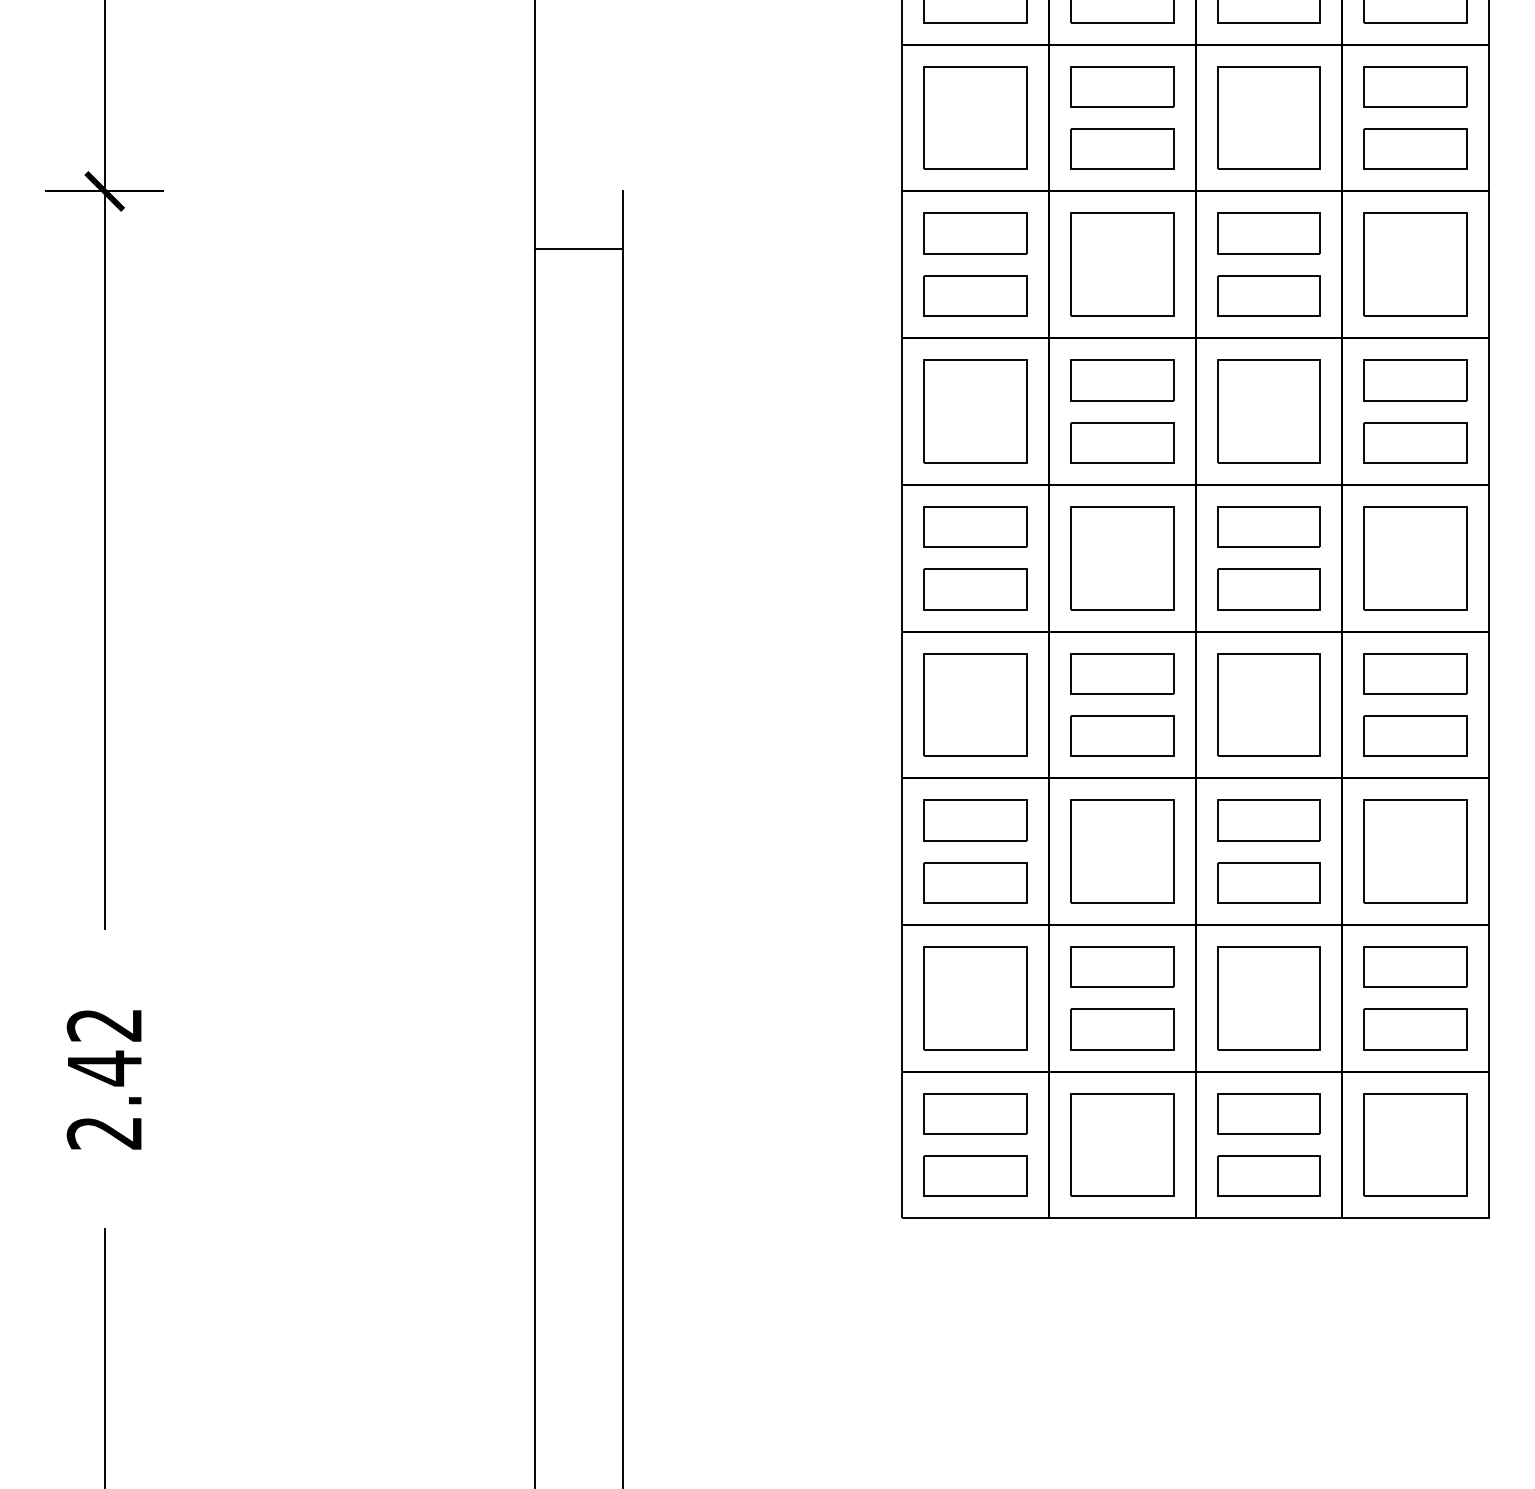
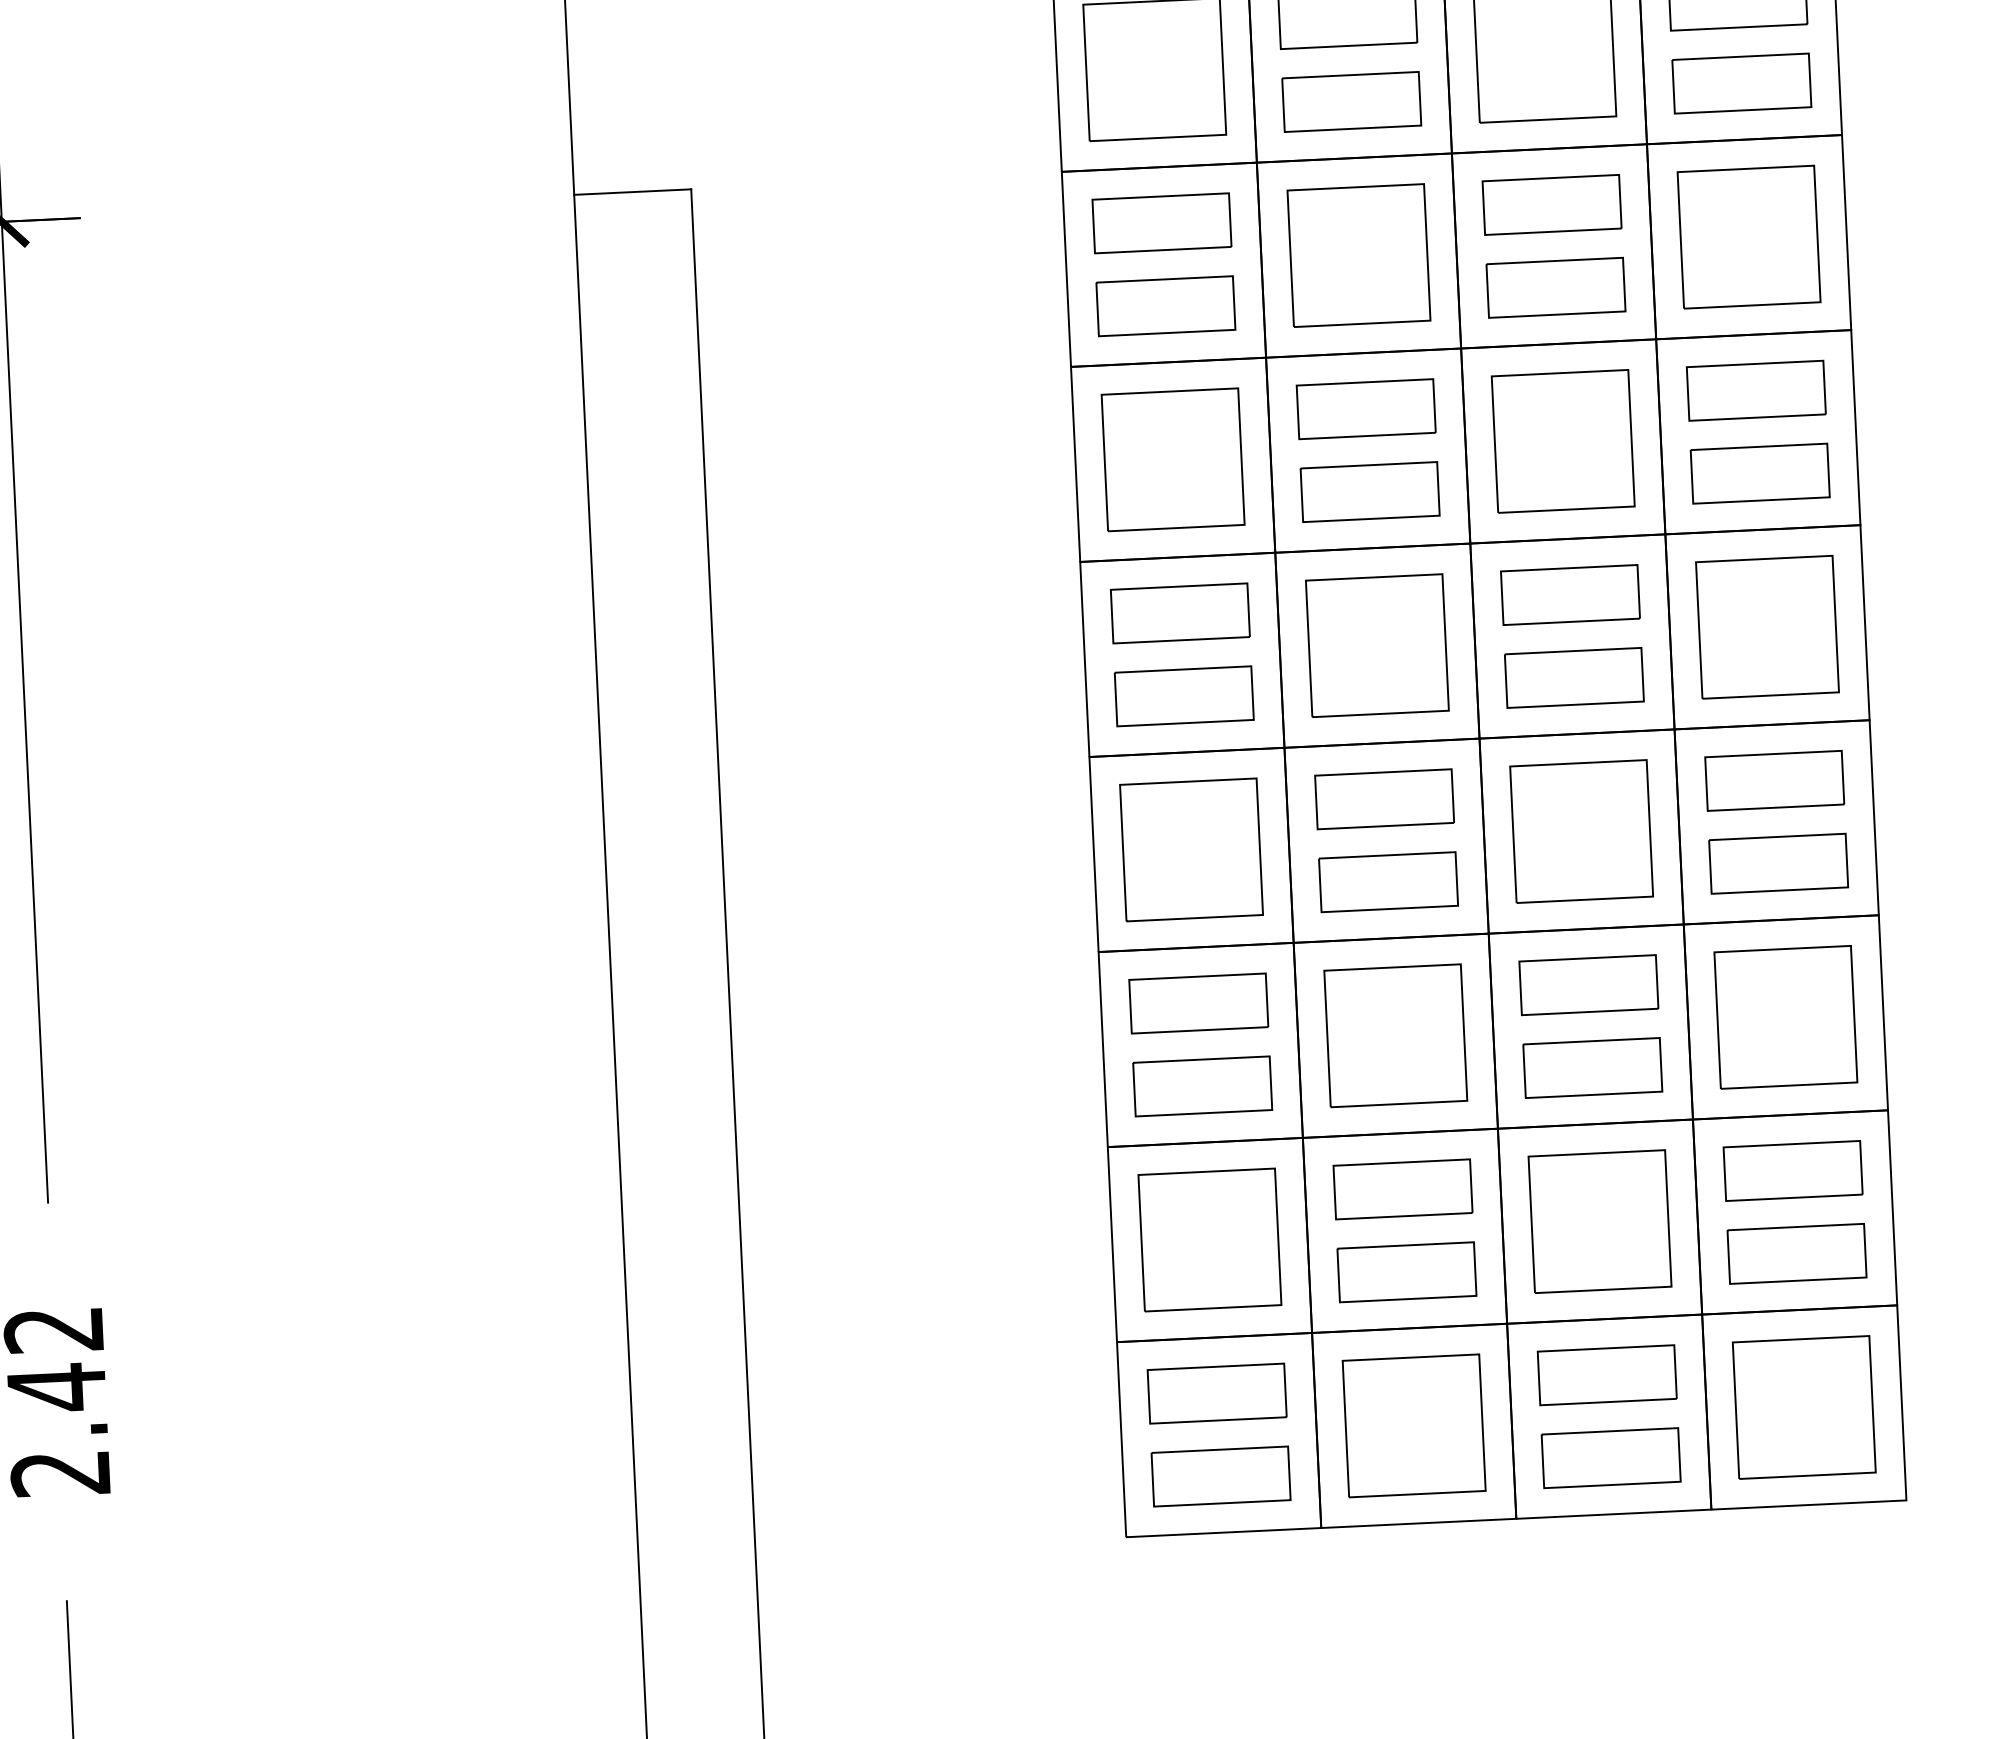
line: (579, 249) -> (632, 192), moved

